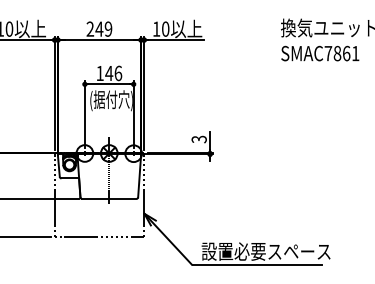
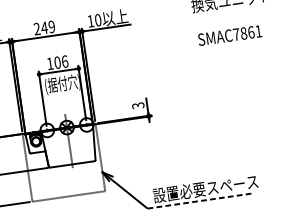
text: (320, 53) -> (230, 35), moved
text: (109, 73) -> (57, 62), 146 -> 106
line: (257, 265) -> (200, 201), solid -> dashed

